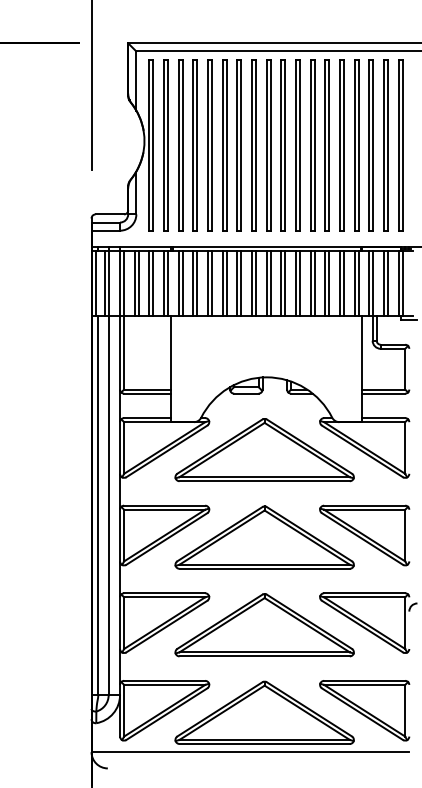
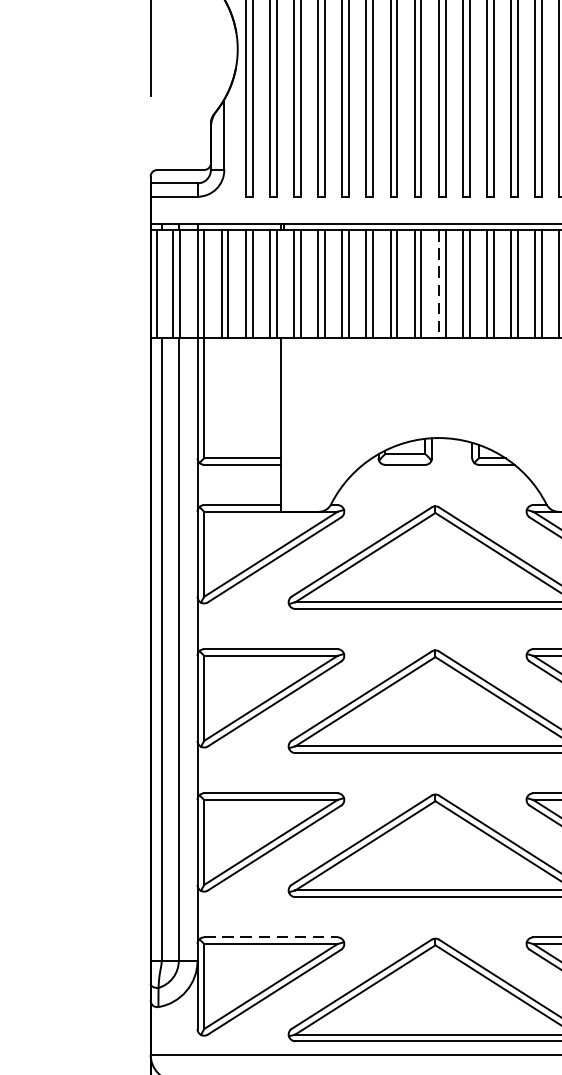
line: (266, 283) -> (438, 283), solid -> dashed
line: (164, 680) -> (270, 936), solid -> dashed

